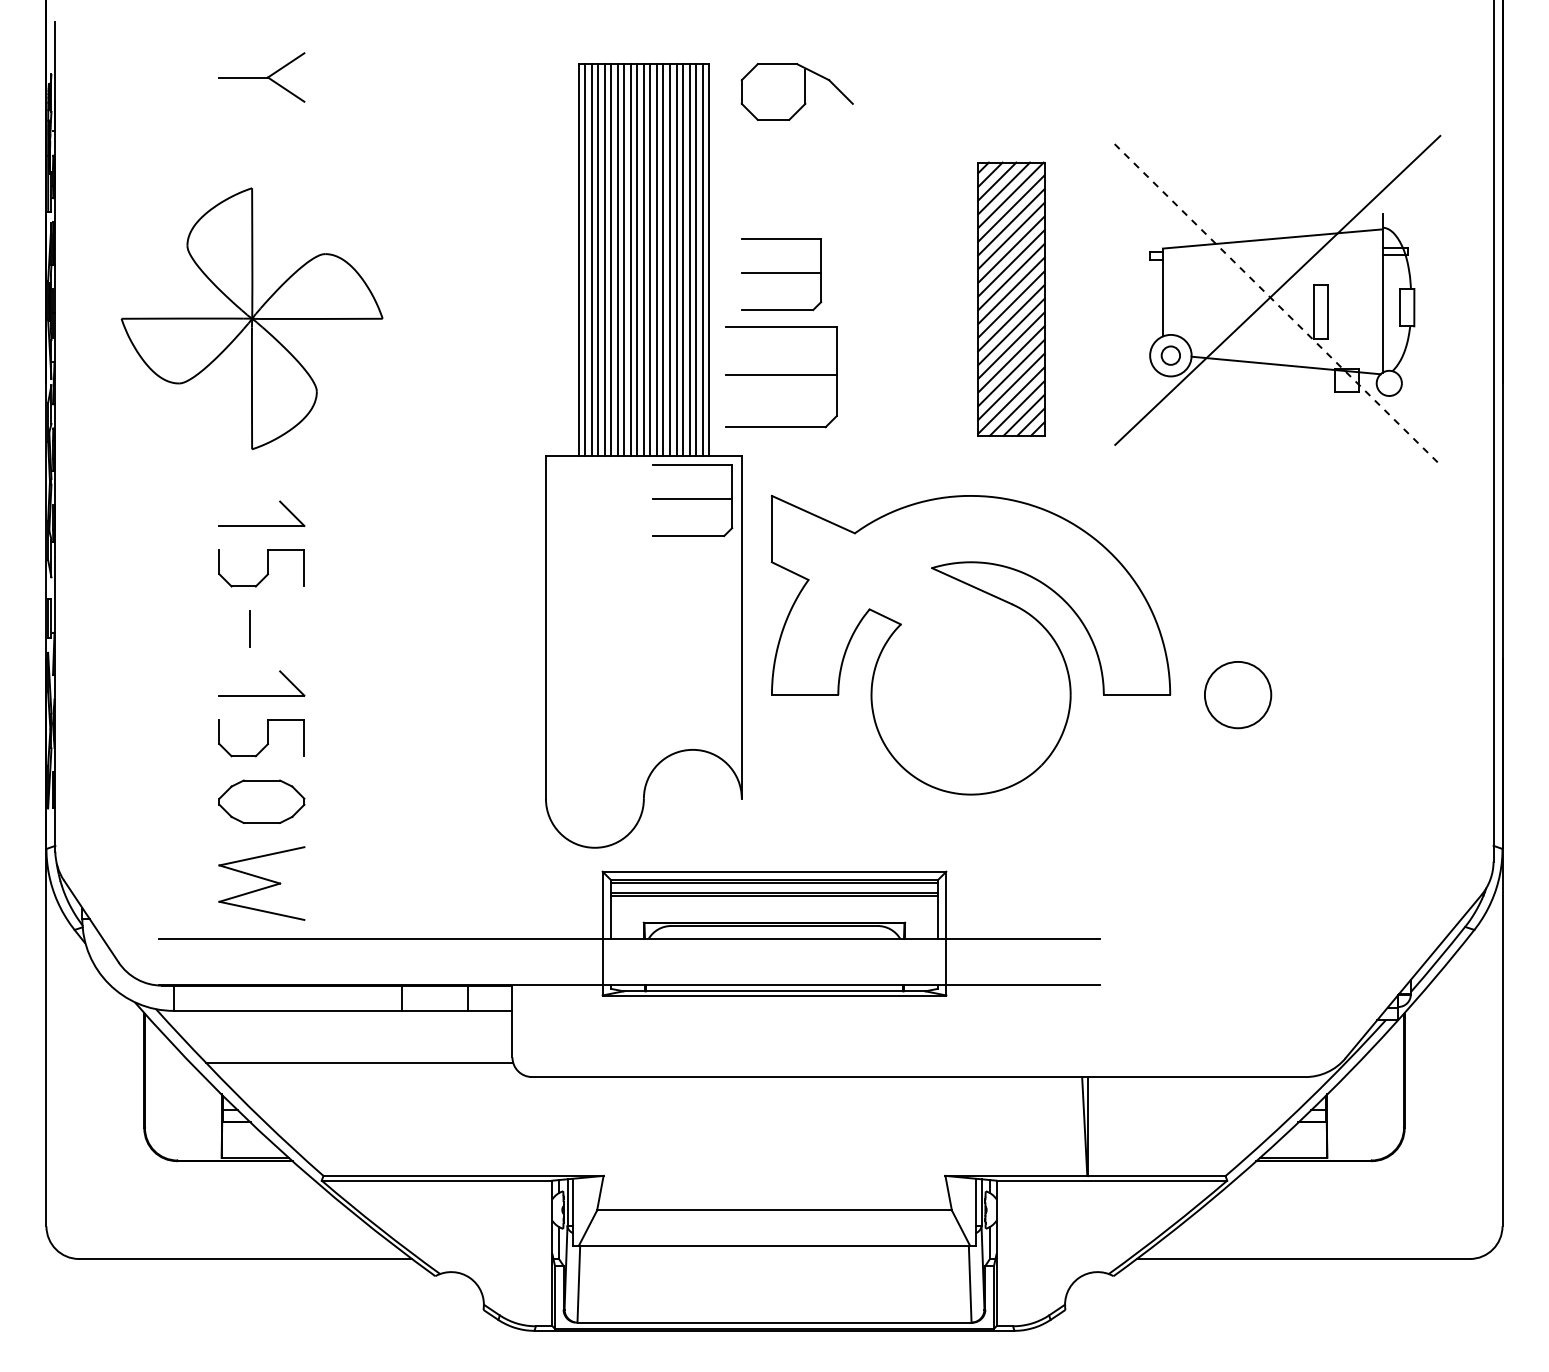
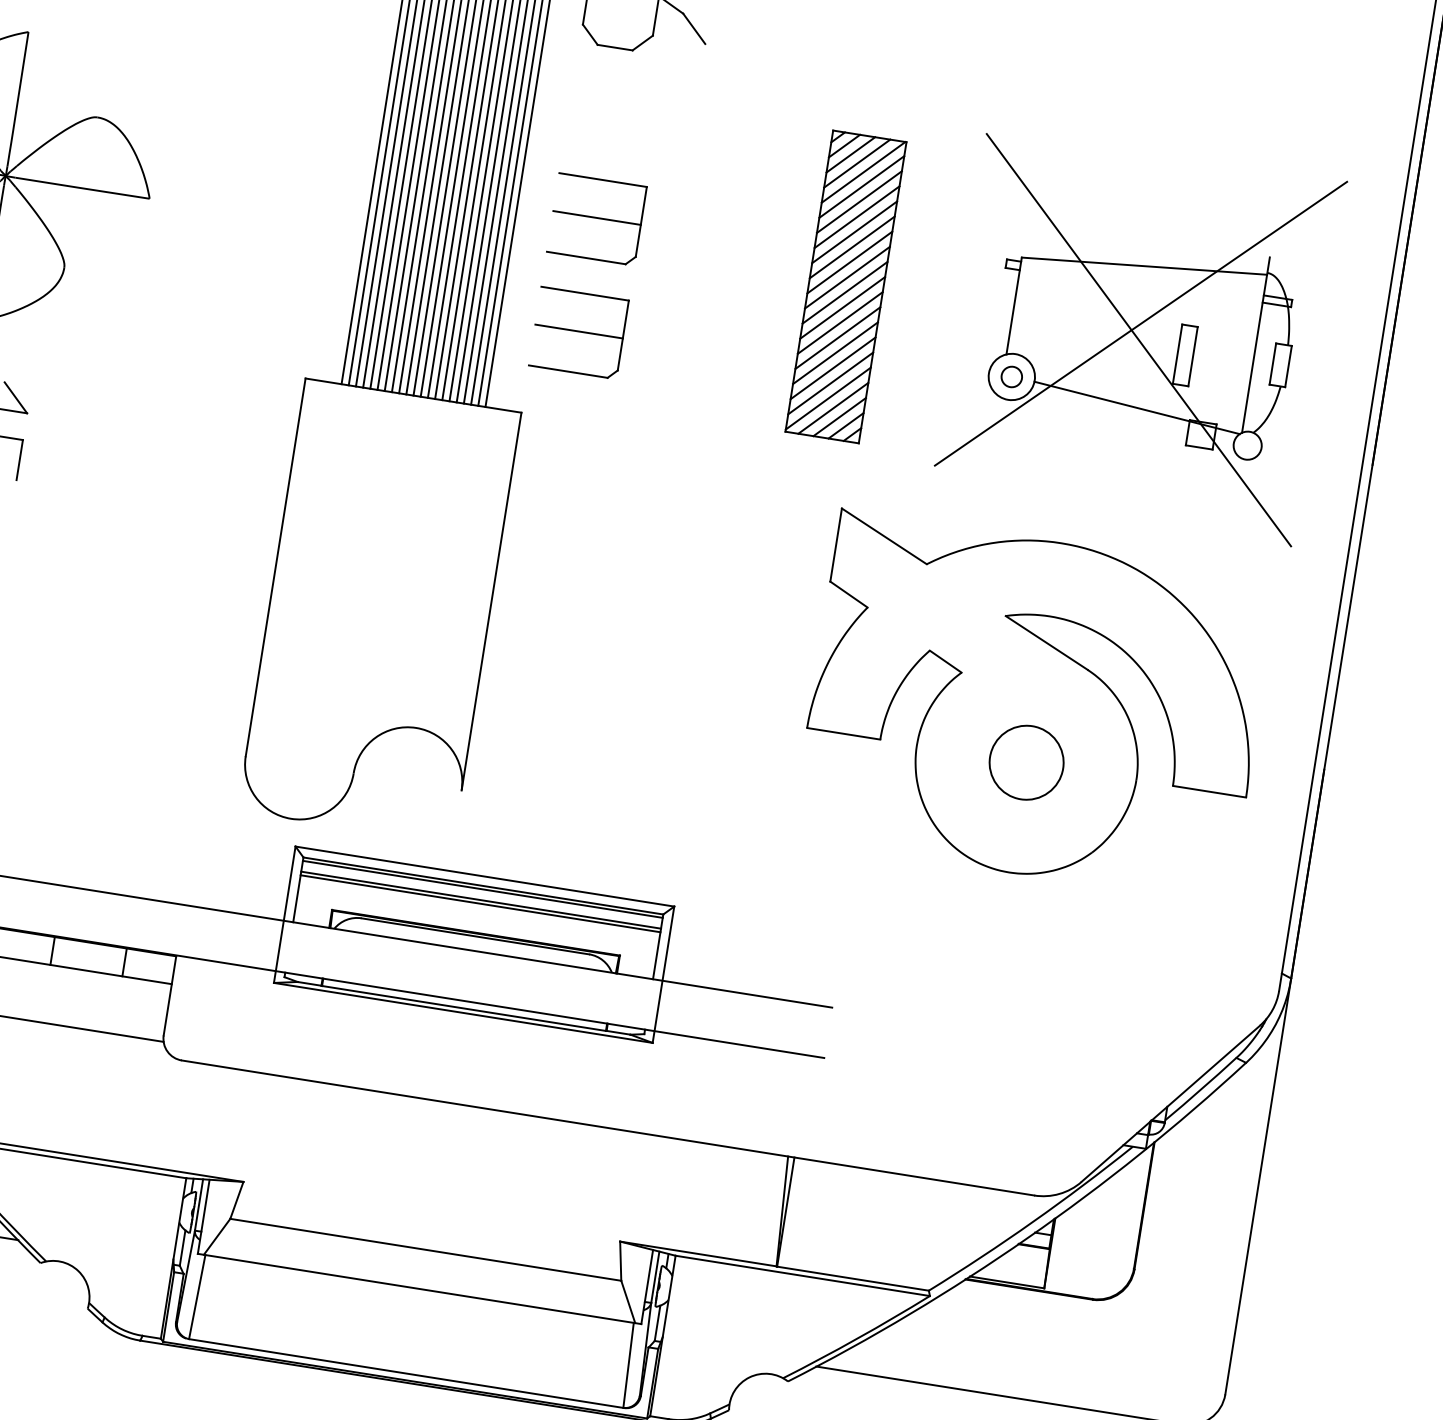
line: (1278, 305) -> (1139, 340), dashed -> solid
part: (781, 377) -> (578, 333), size x0.71
part: (692, 500) -> (459, 453), removed
part: (970, 644) -> (1034, 706), moved

